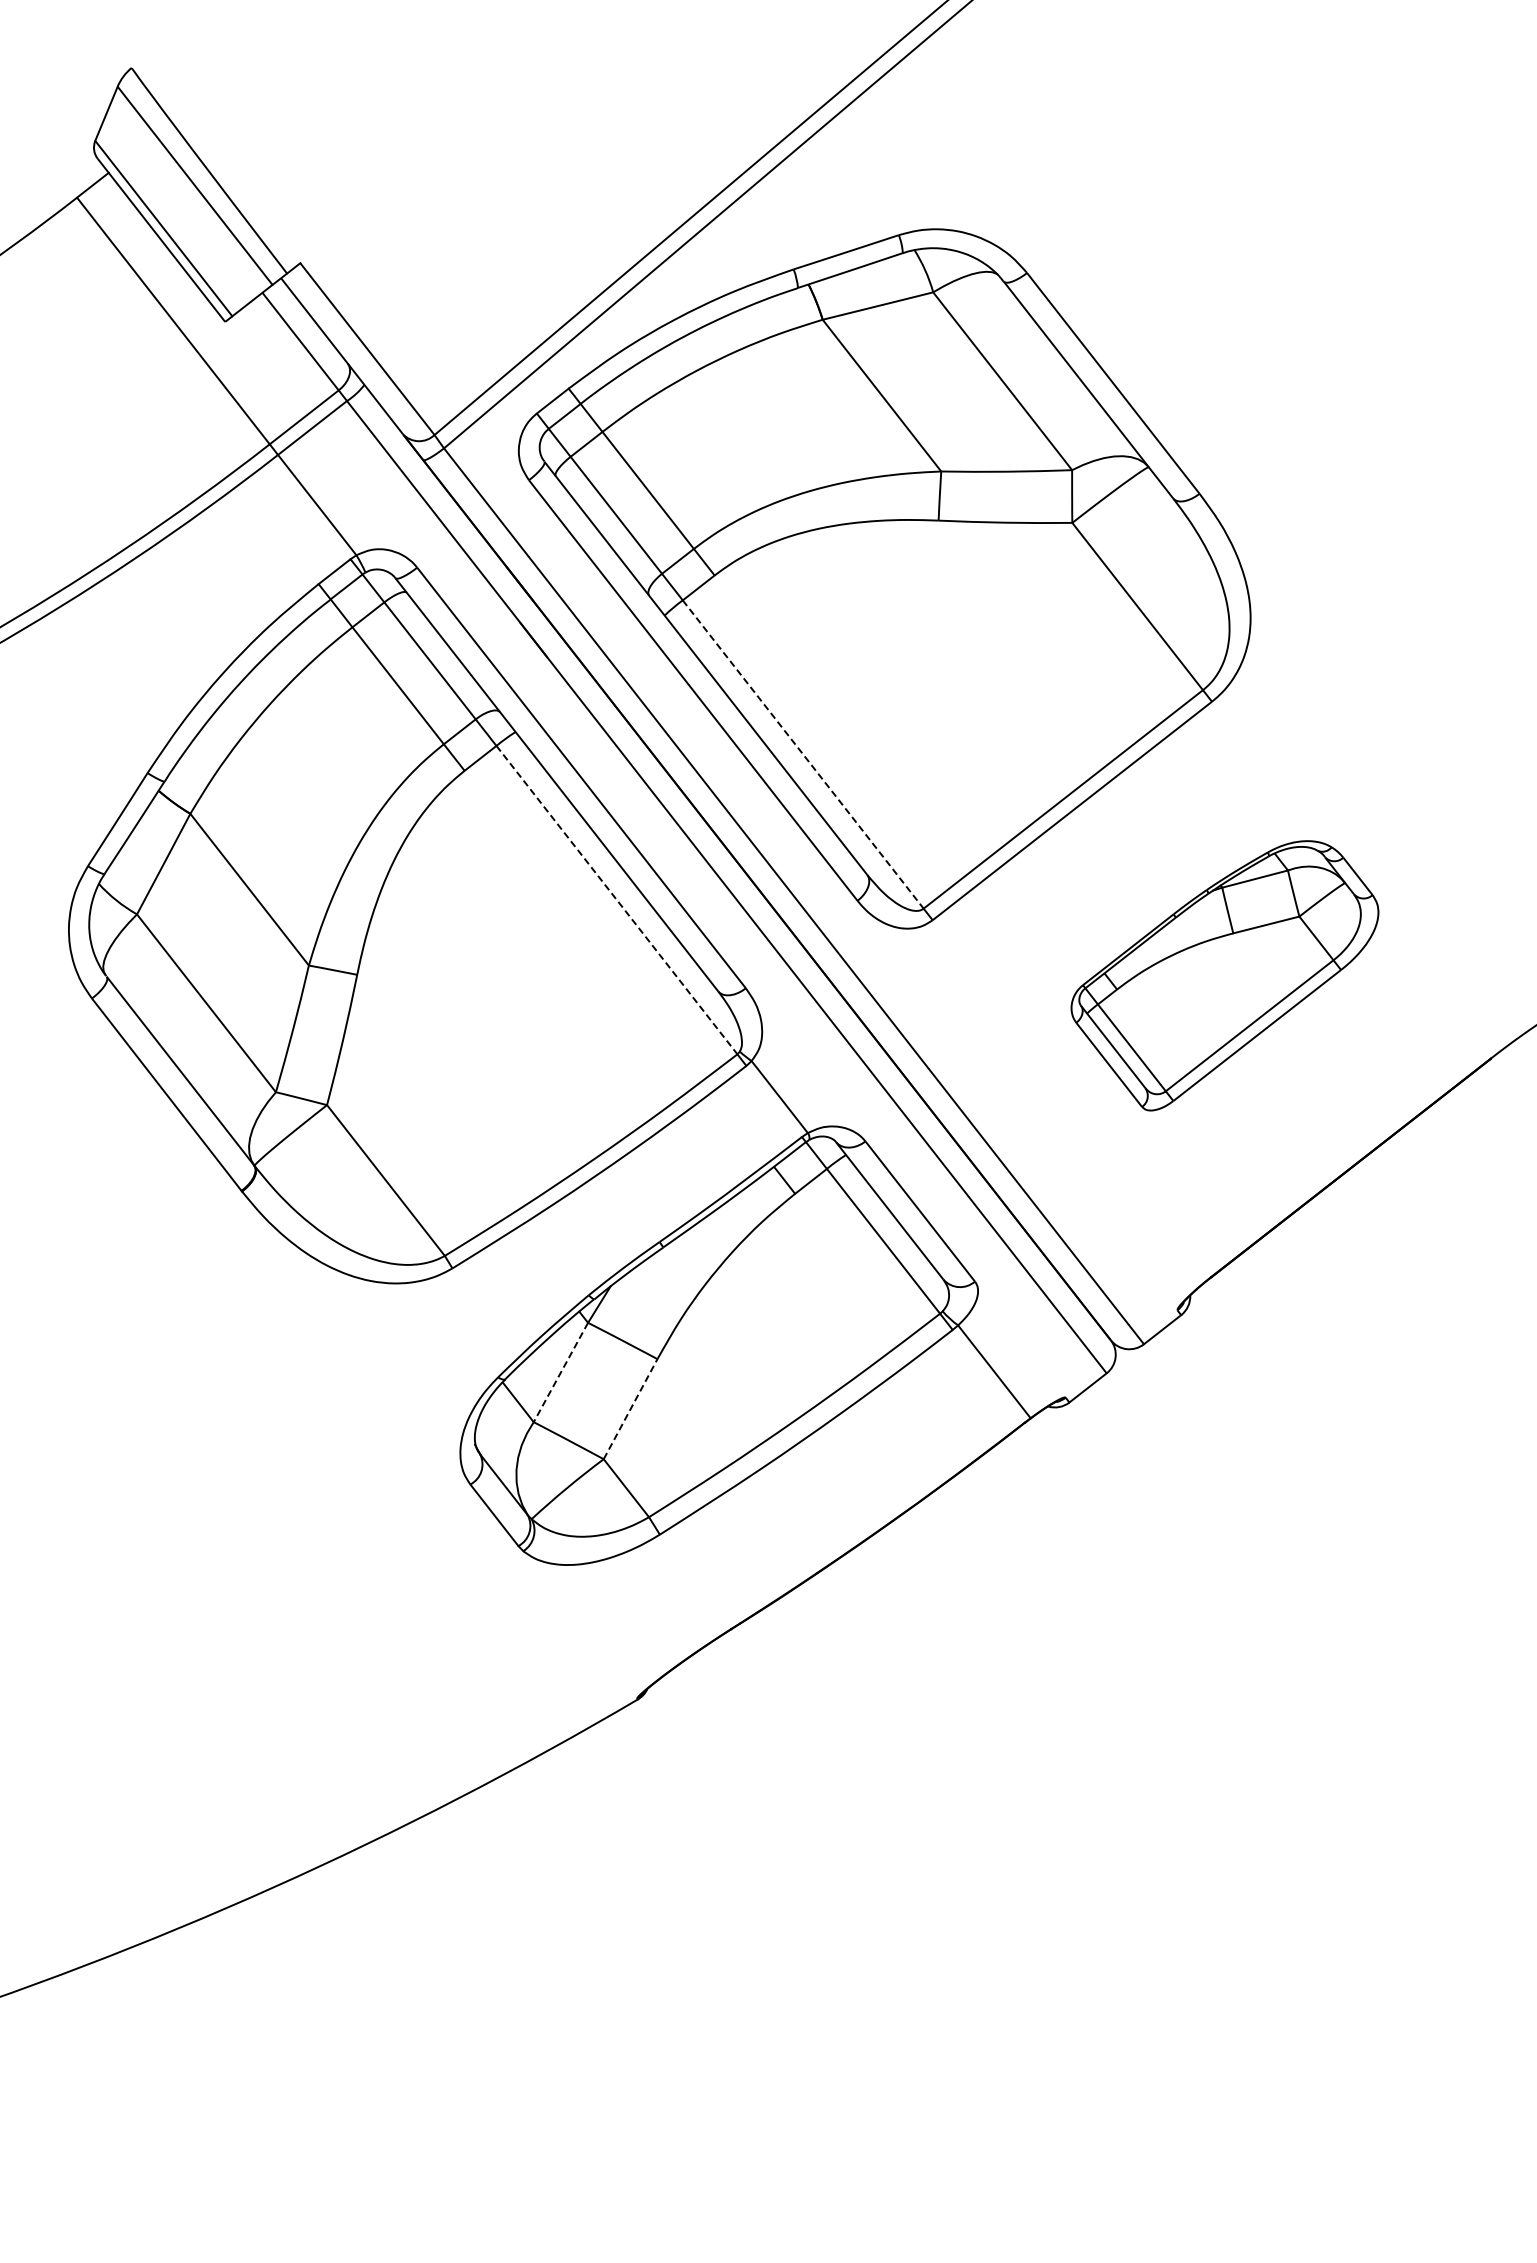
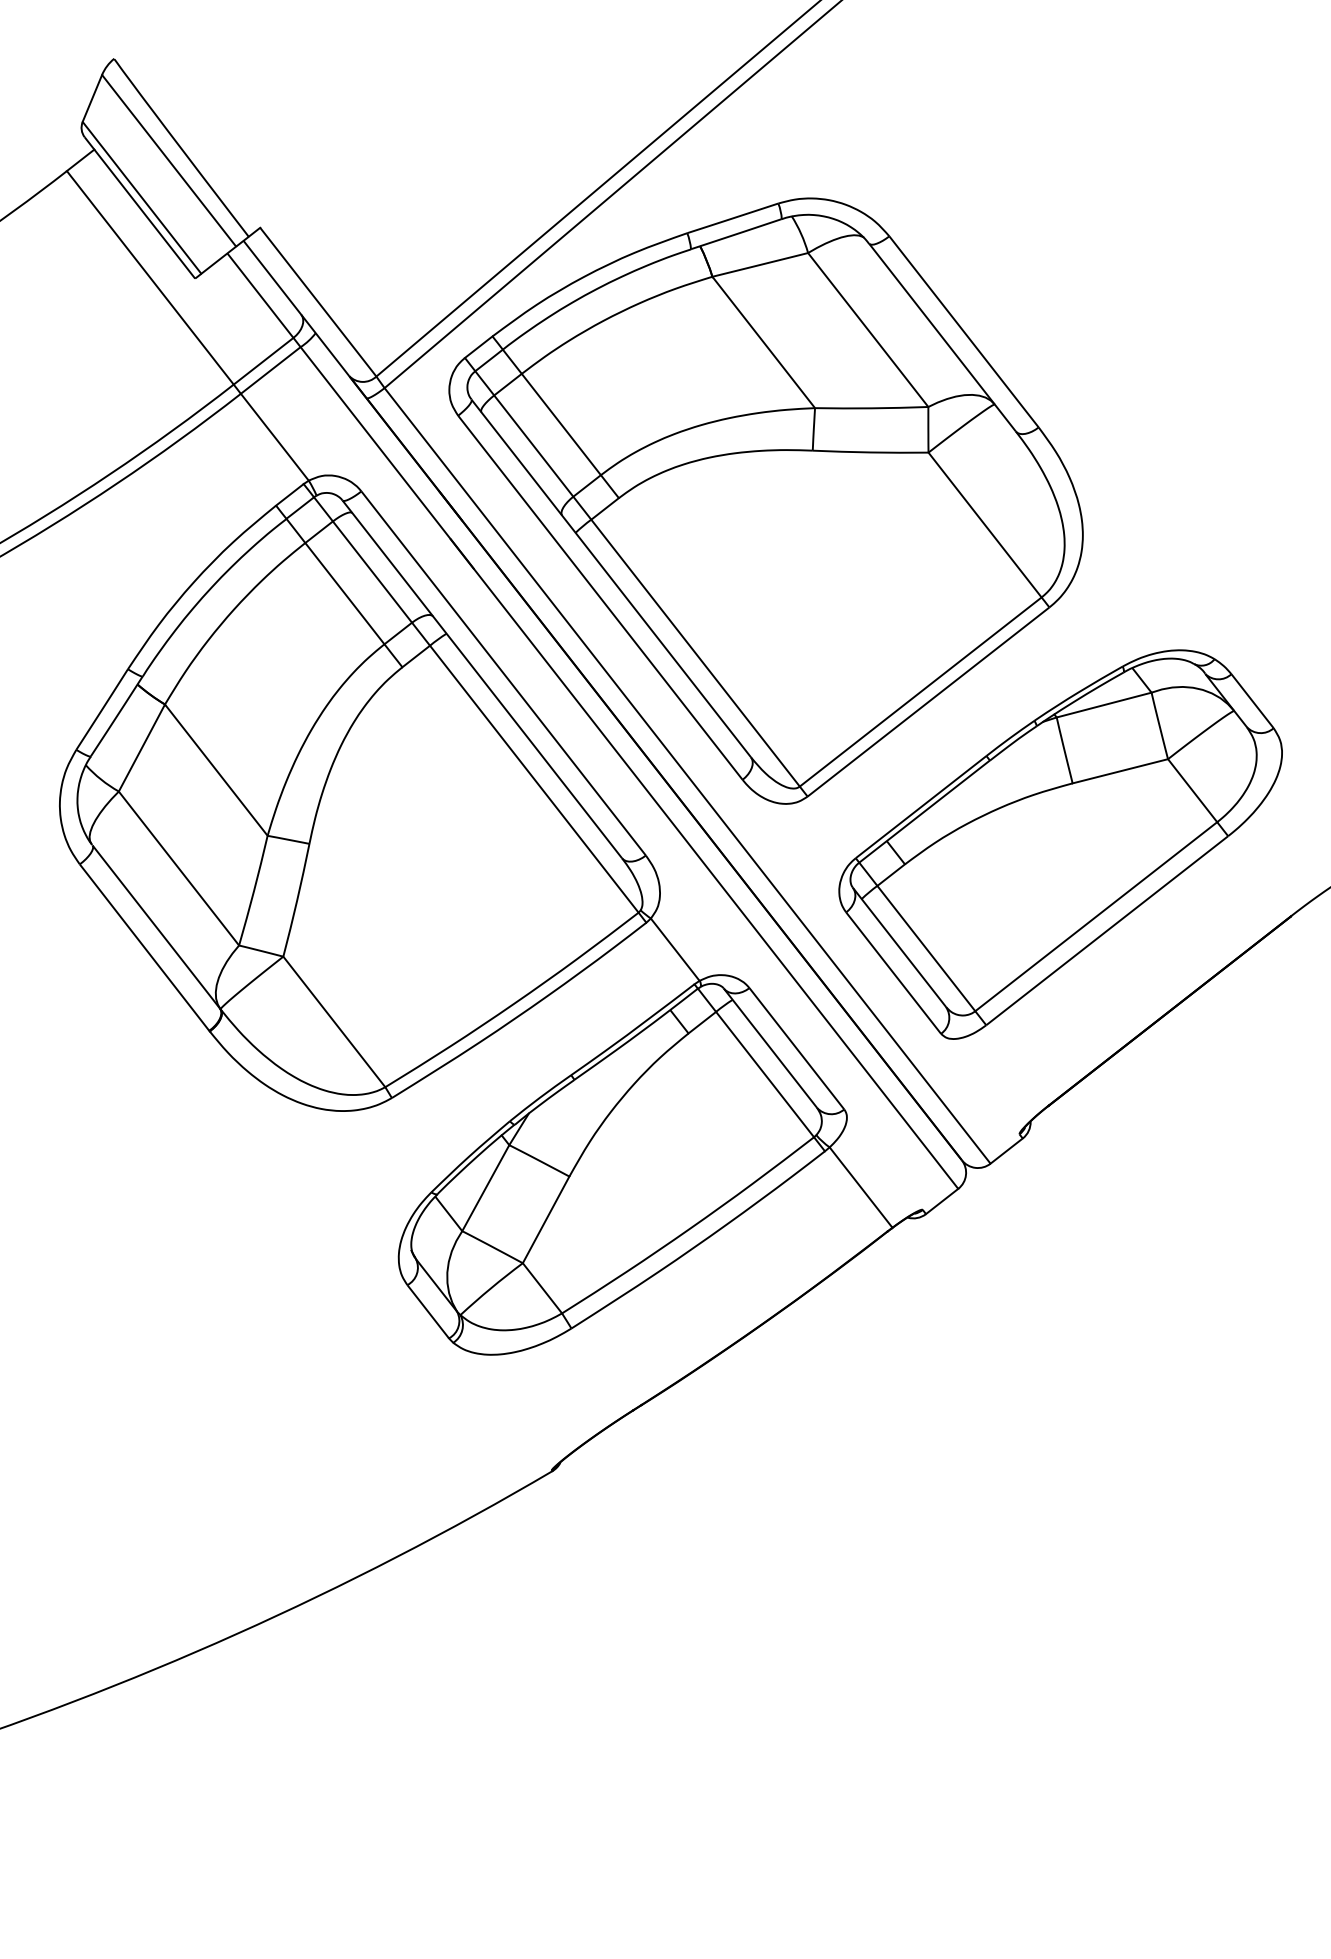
line: (803, 754) -> (695, 653), dashed -> solid
line: (616, 900) -> (533, 779), dashed -> solid
part: (1224, 975) -> (1060, 844), size x1.67
line: (560, 1372) -> (485, 1188), dashed -> solid
line: (630, 1409) -> (546, 1220), dashed -> solid

